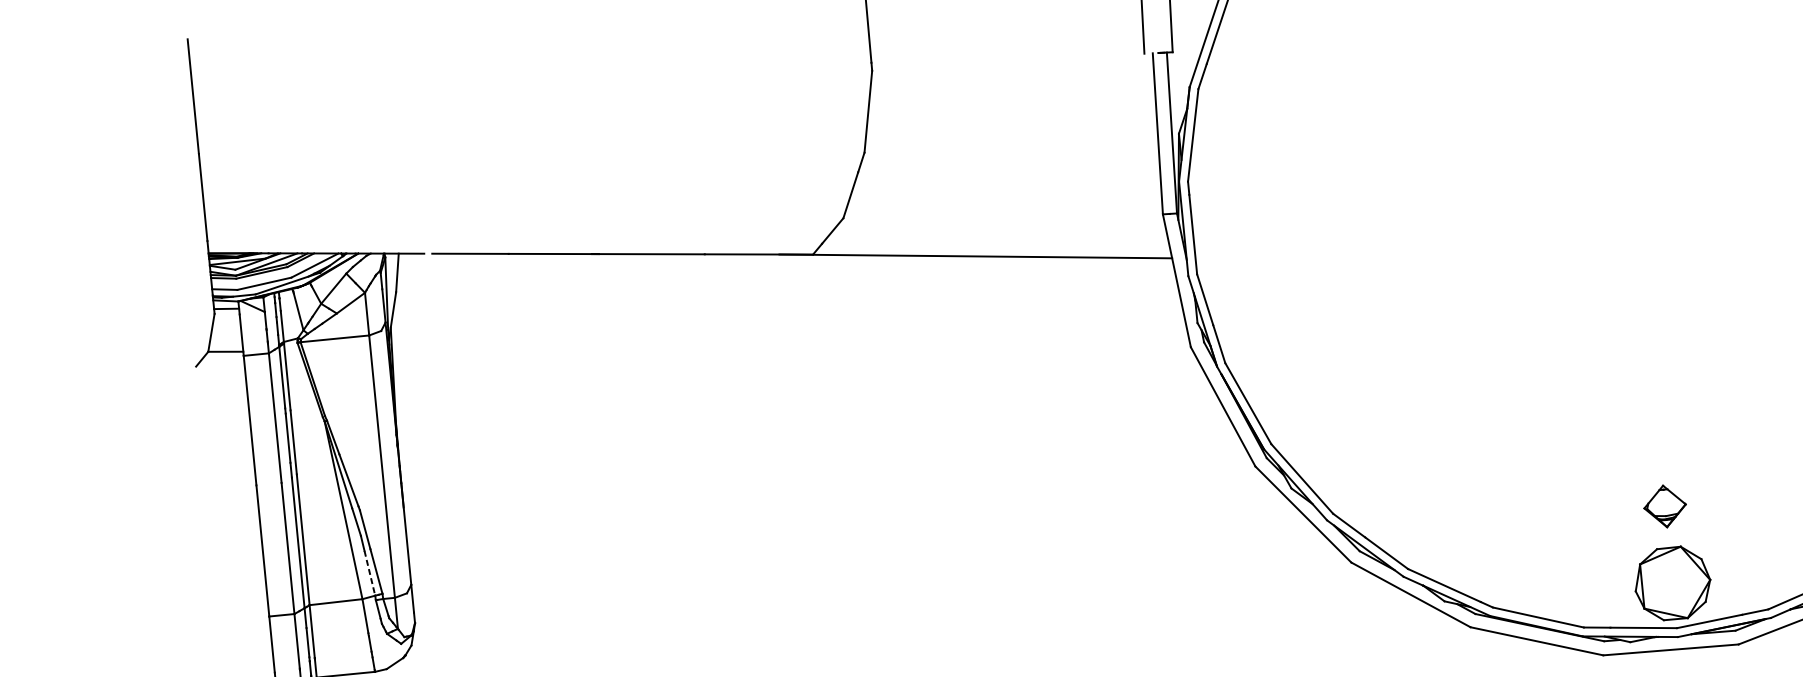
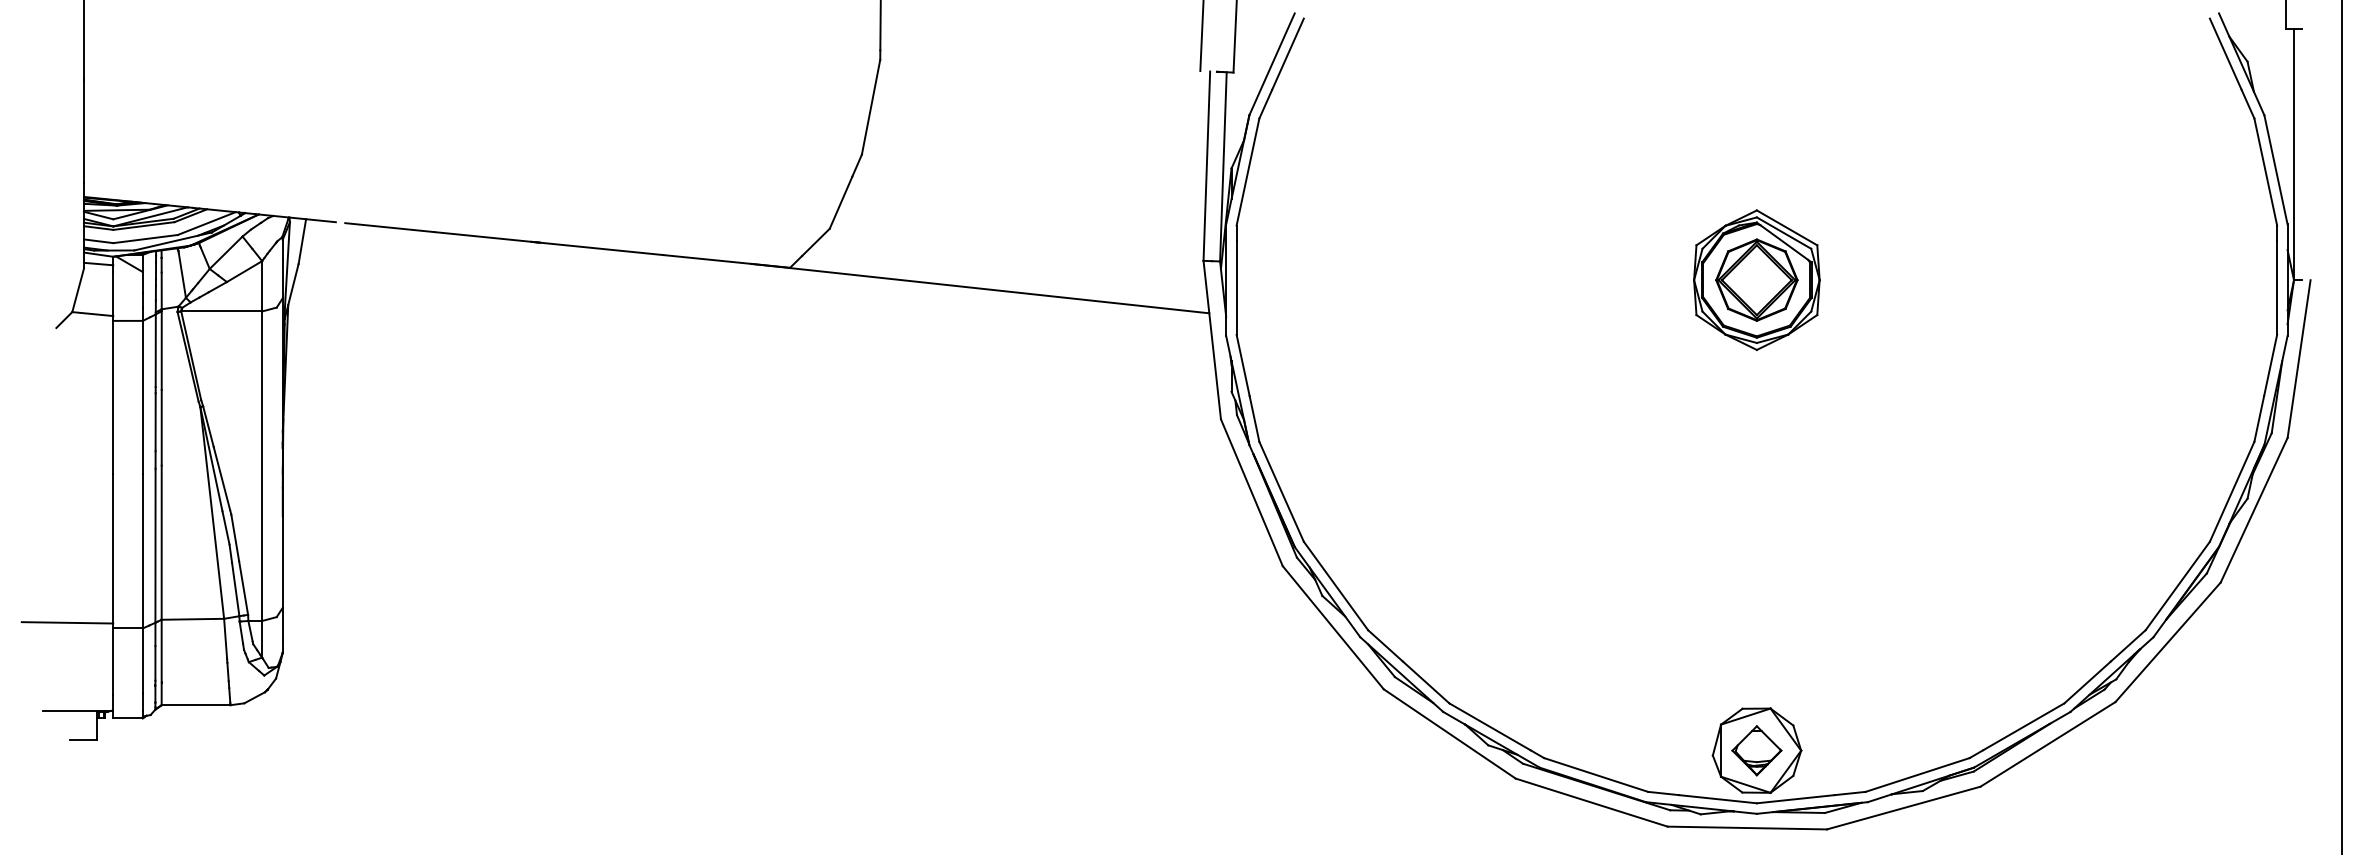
part: (1633, 184) -> (1756, 279), added
part: (1664, 506) -> (1756, 750), moved
line: (369, 573) -> (235, 589), dashed -> solid
line: (230, 615) -> (67, 622), added

